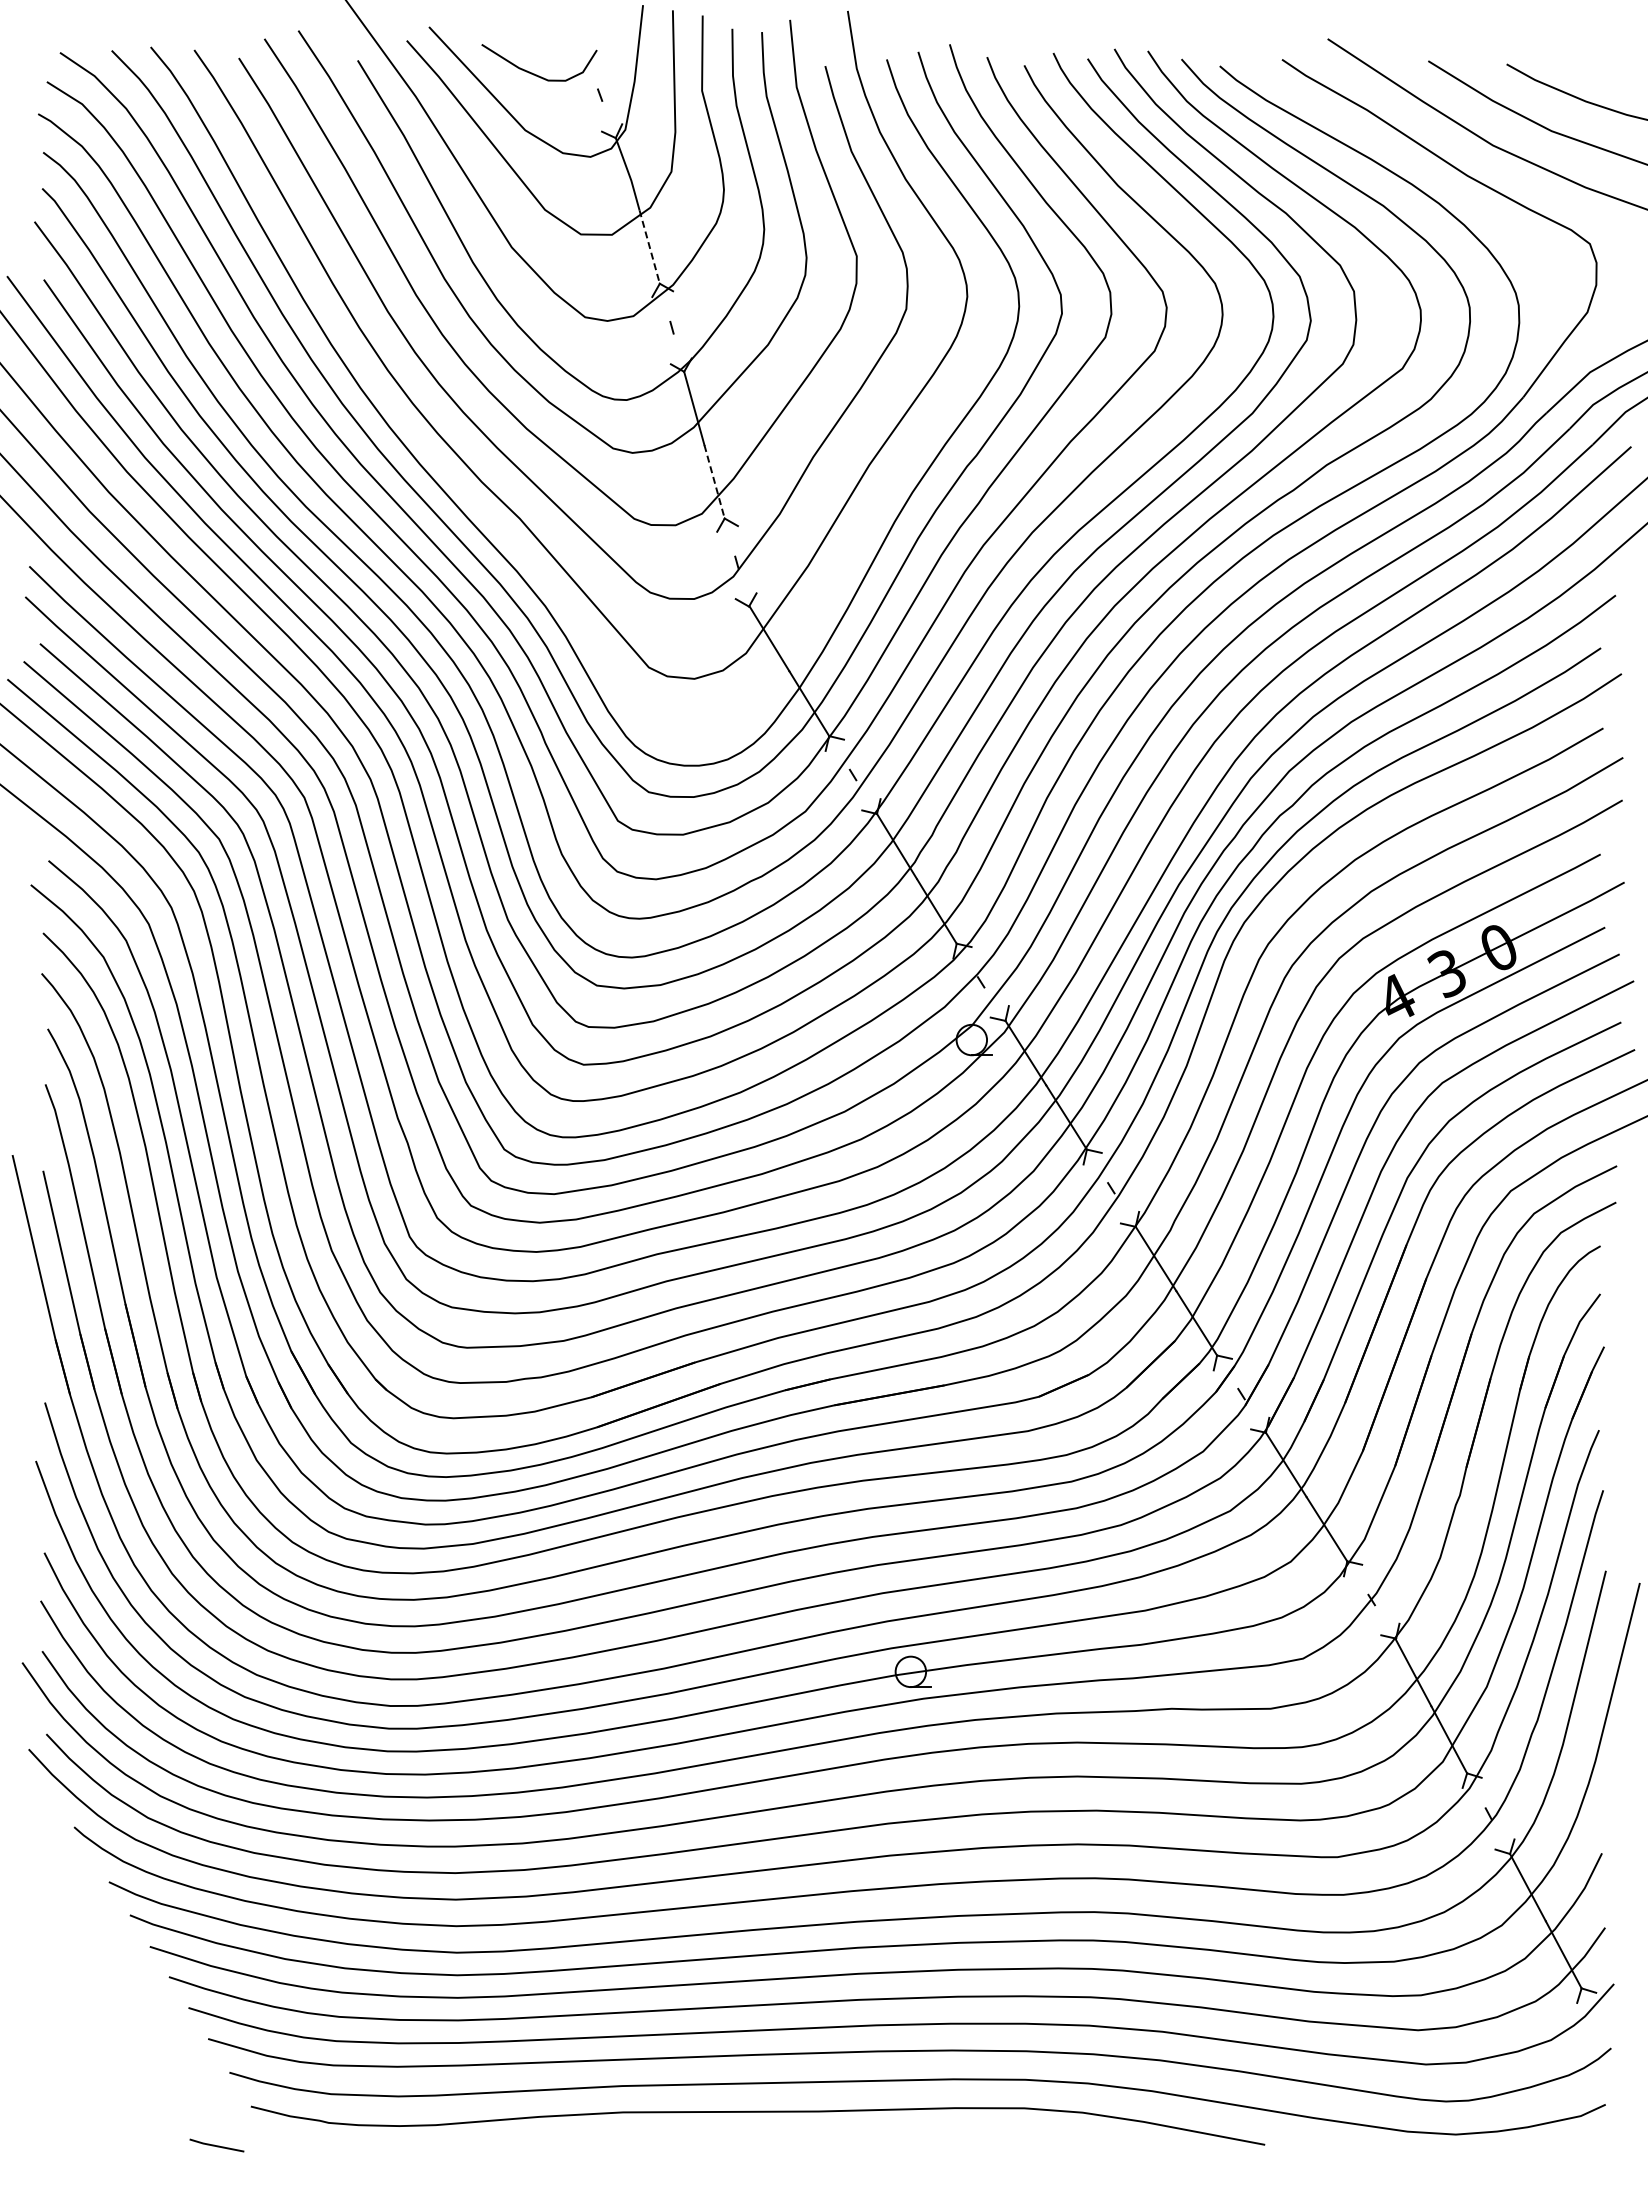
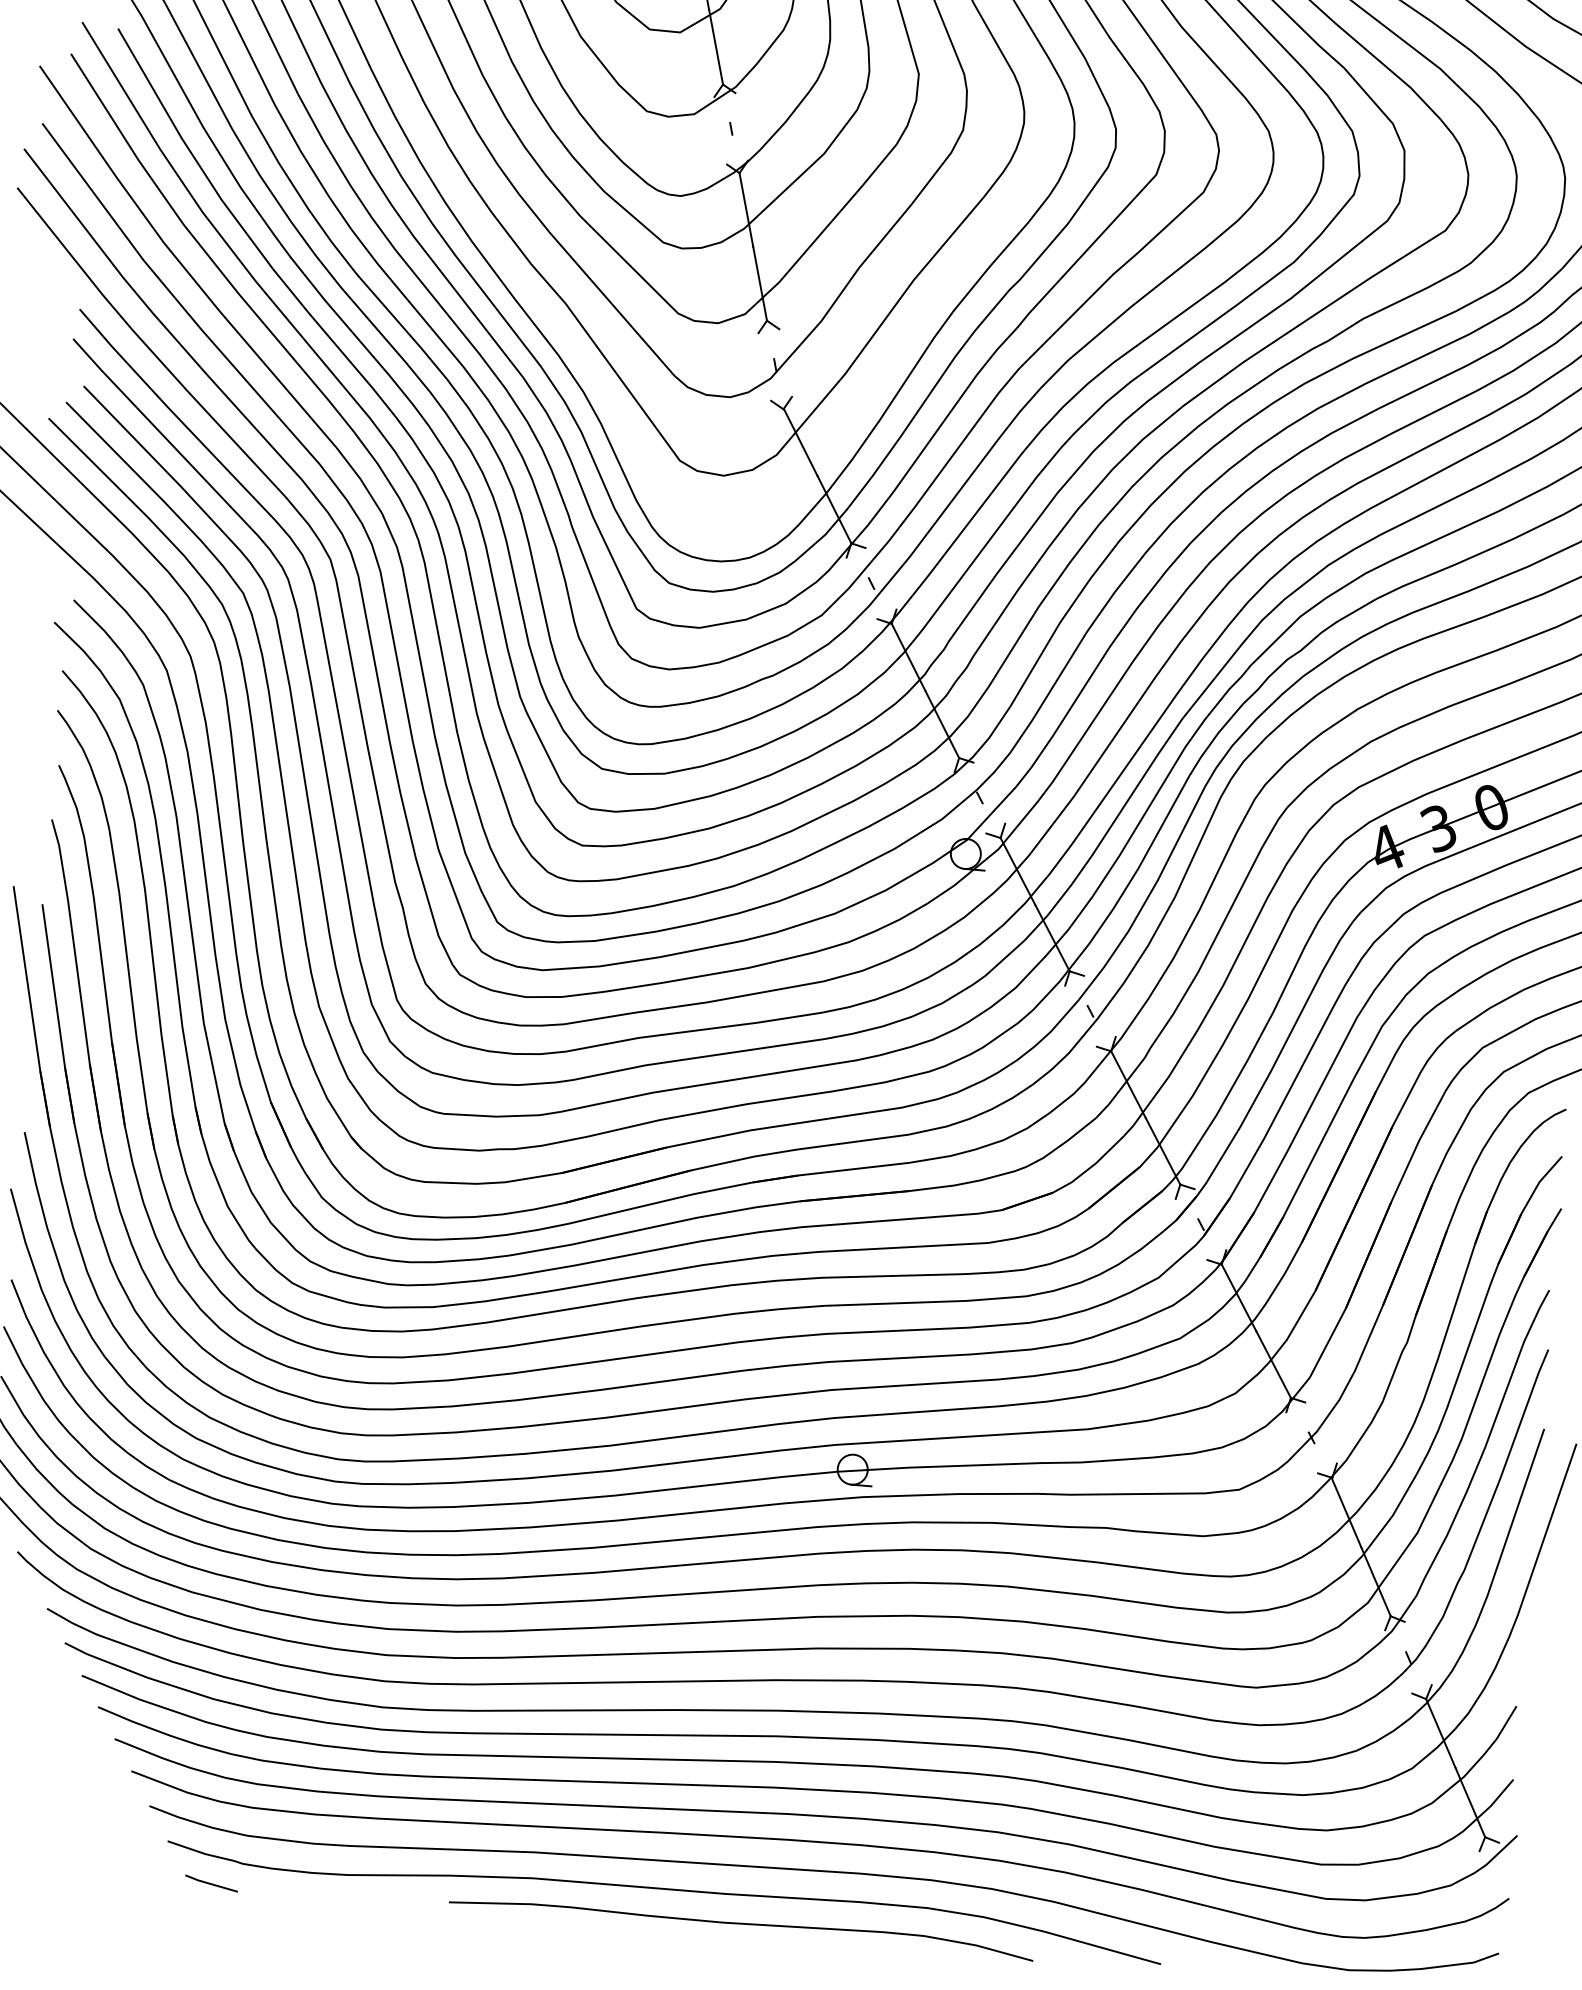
line: (649, 247) -> (715, 48), dashed -> solid
line: (714, 482) -> (759, 284), dashed -> solid
curve: (837, 2141) -> (741, 1924), added
line: (216, 2145) -> (211, 1883), moved

